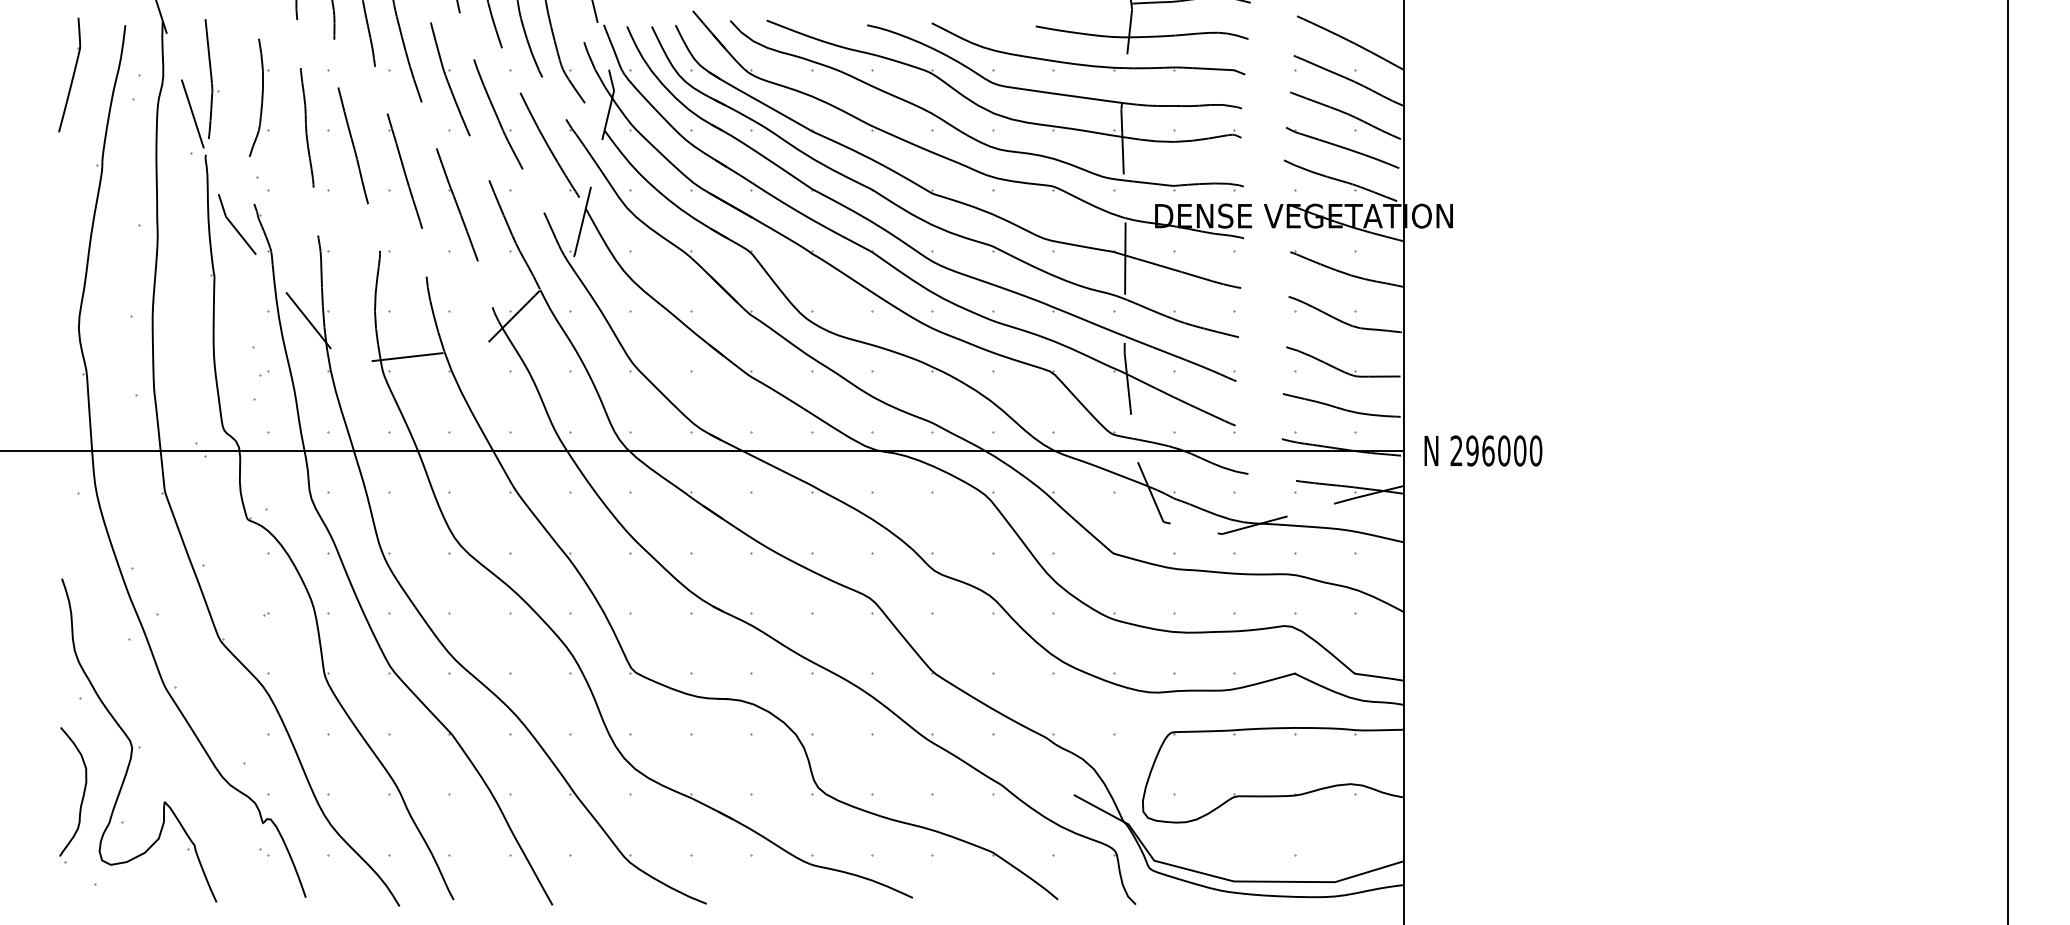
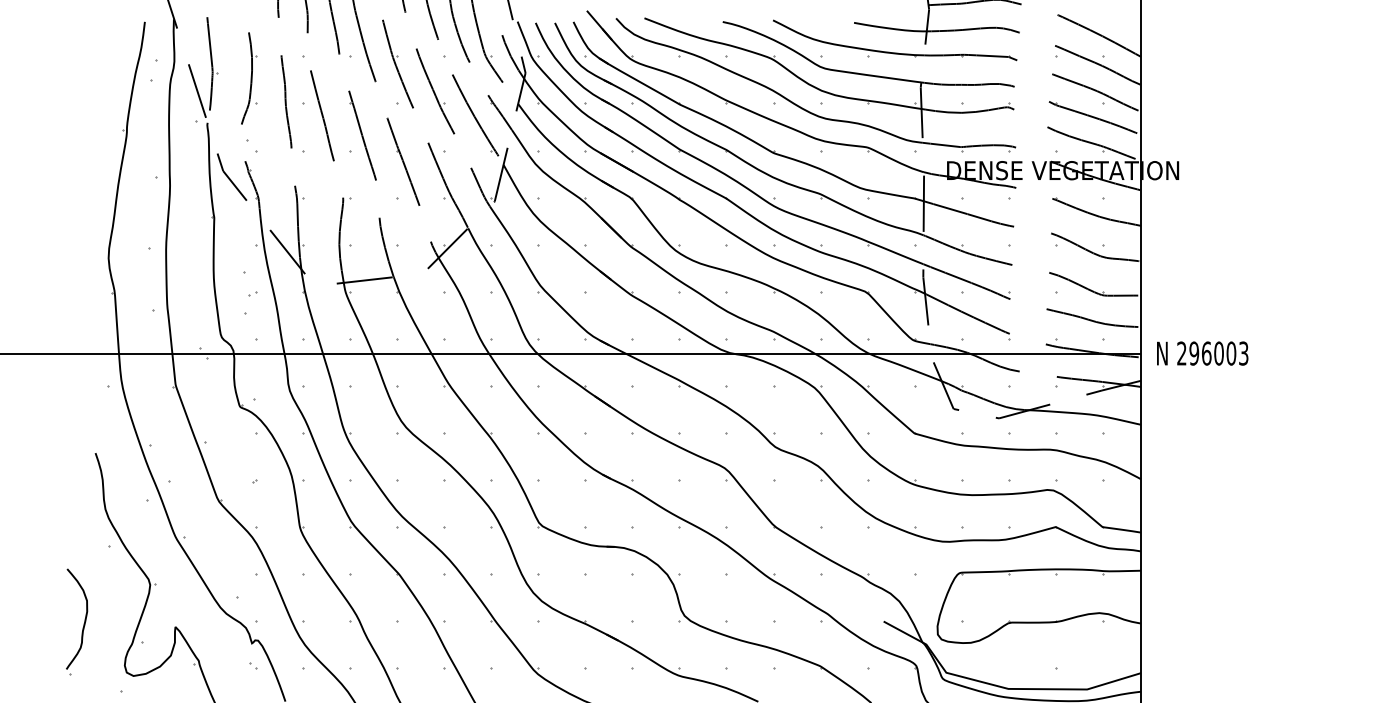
part: (69, 74) -> (101, 60), removed
text: (1535, 450) -> (1243, 353), 296000 -> 296003
part: (81, 799) -> (83, 625), moved

